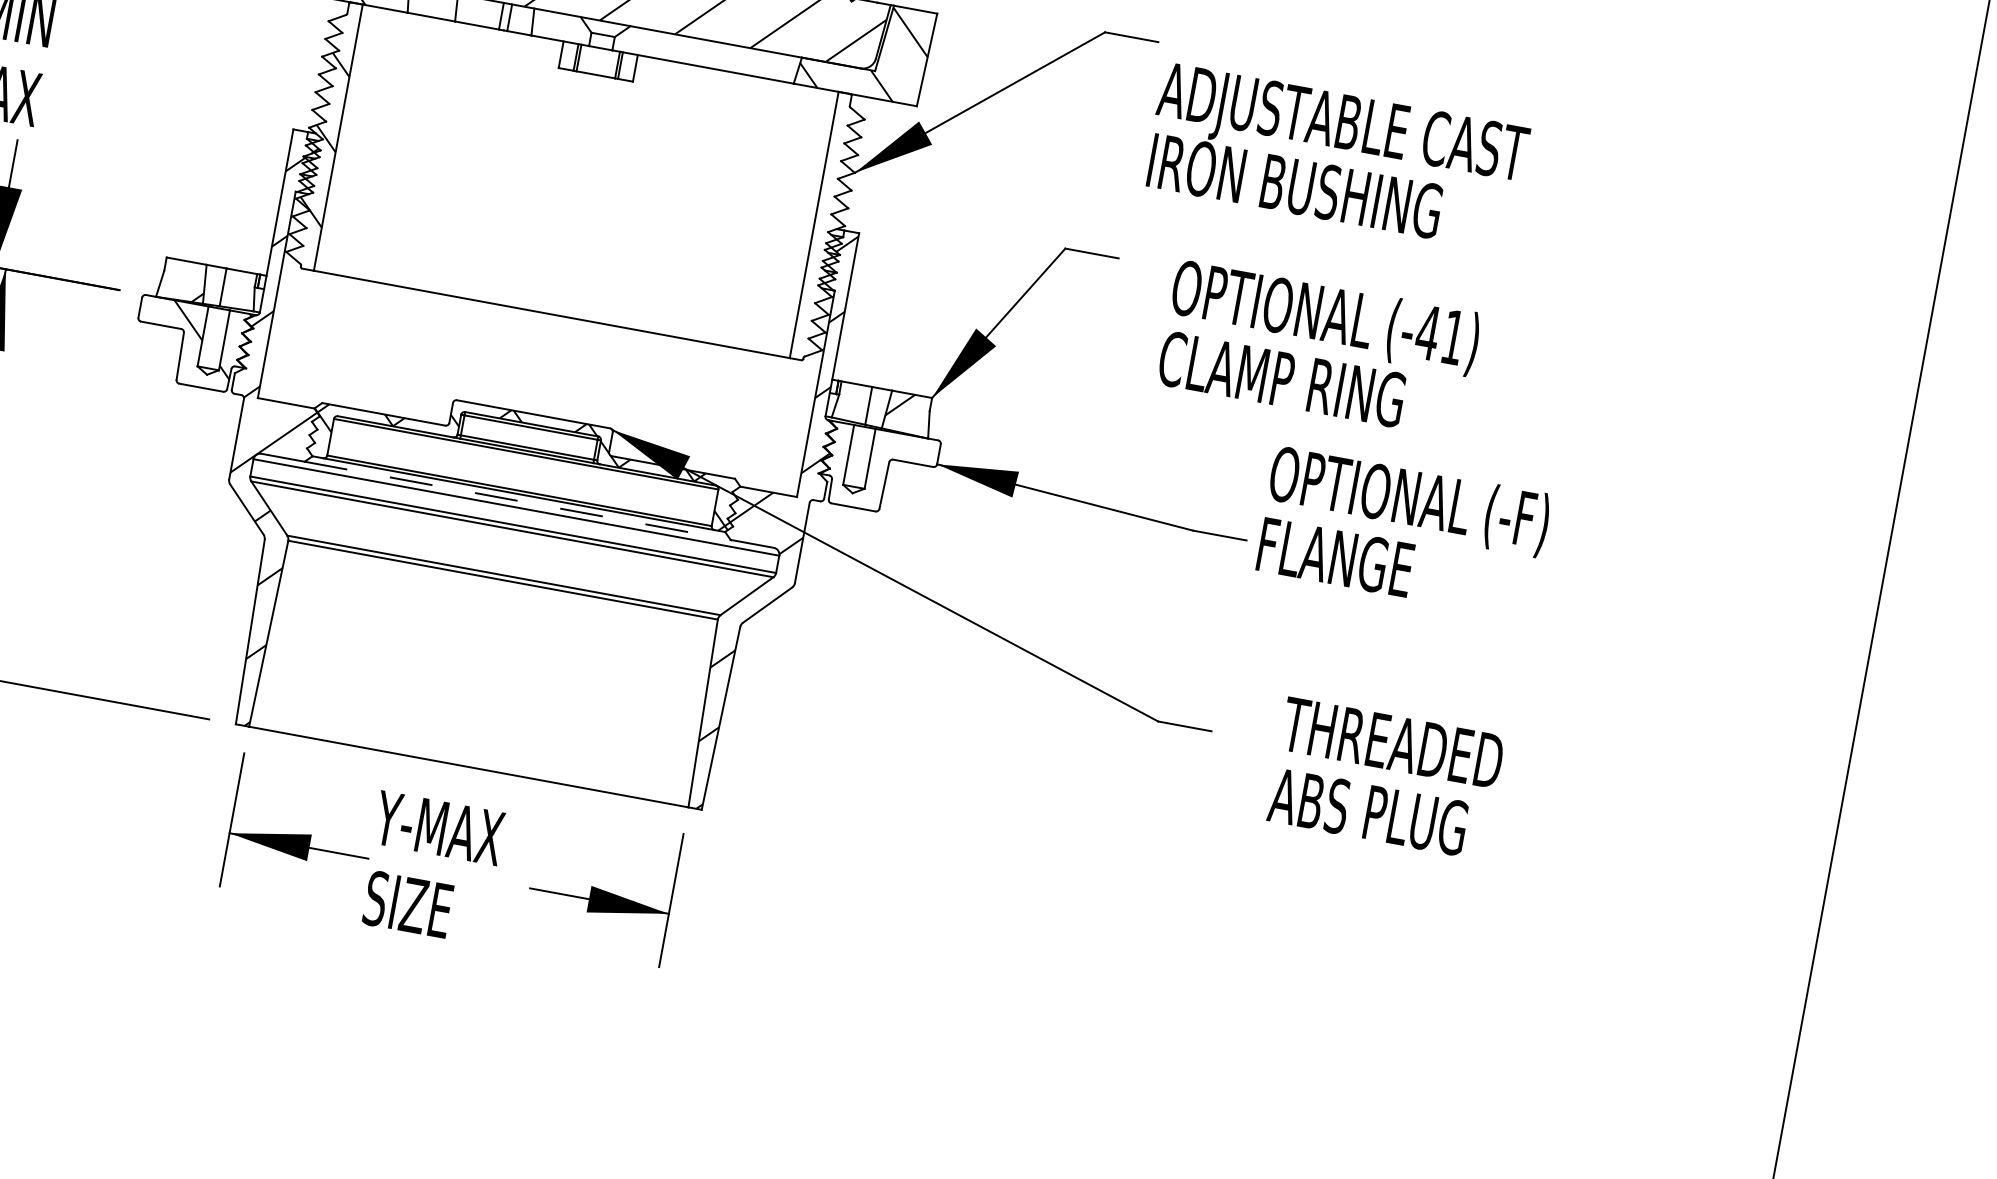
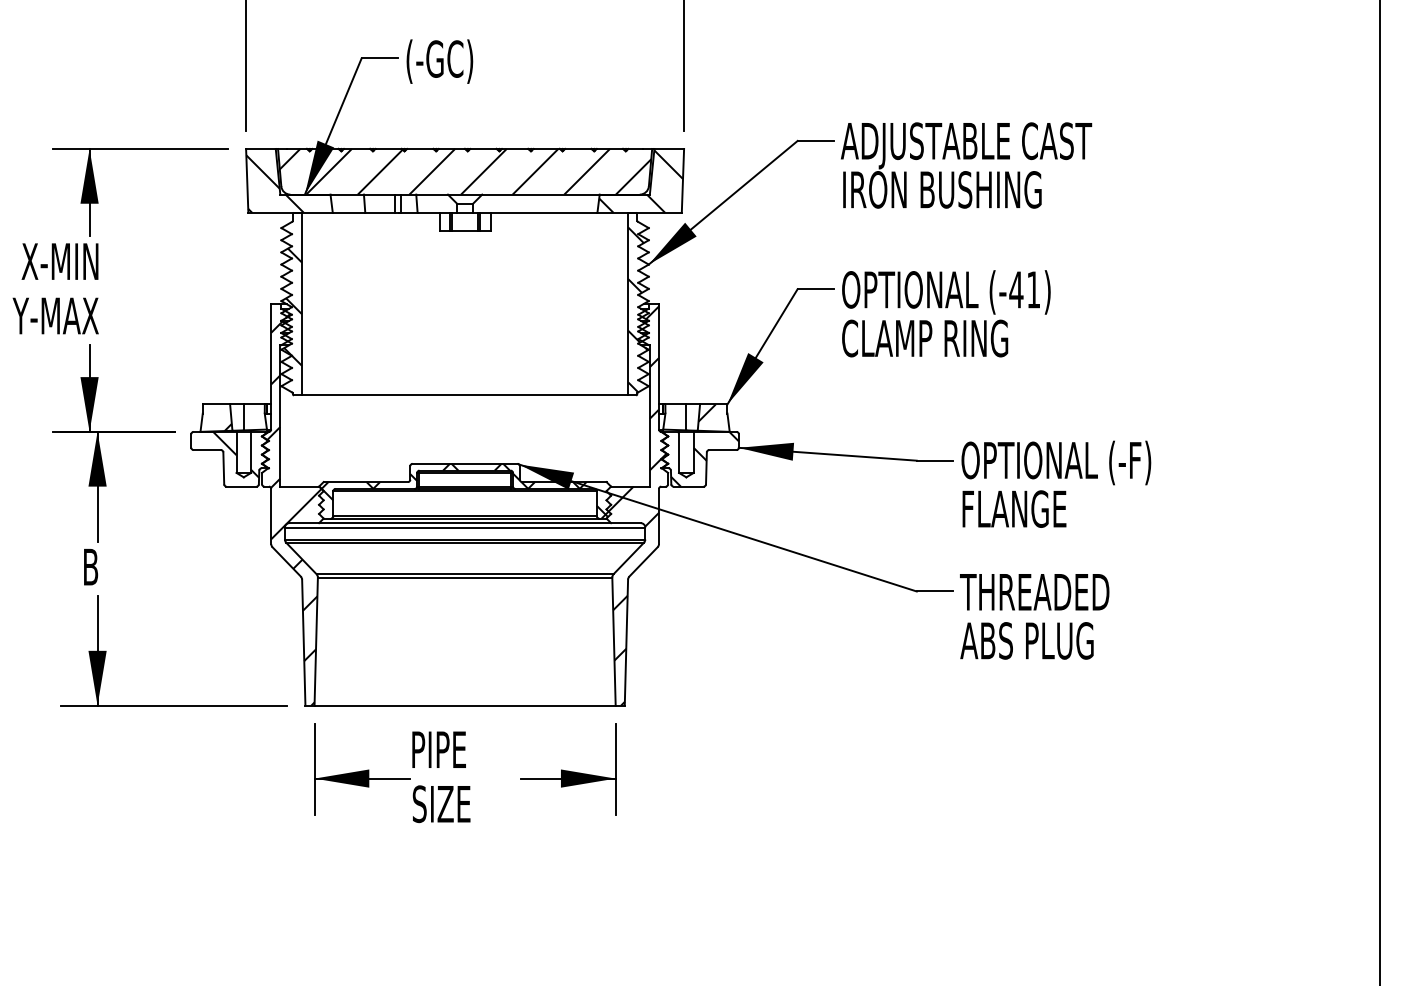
text: (1336, 157) -> (966, 165), moved
hatch: (826, 235) -> (637, 309), added
text: (1319, 348) -> (946, 313), moved
hatch: (878, 469) -> (700, 458), added
line: (518, 501) -> (465, 523), dashed -> solid
text: (1403, 531) -> (1056, 483), moved
text: (1385, 778) -> (1034, 616), moved
text: (438, 827) -> (452, 749), Y-MAX -> PIPE

